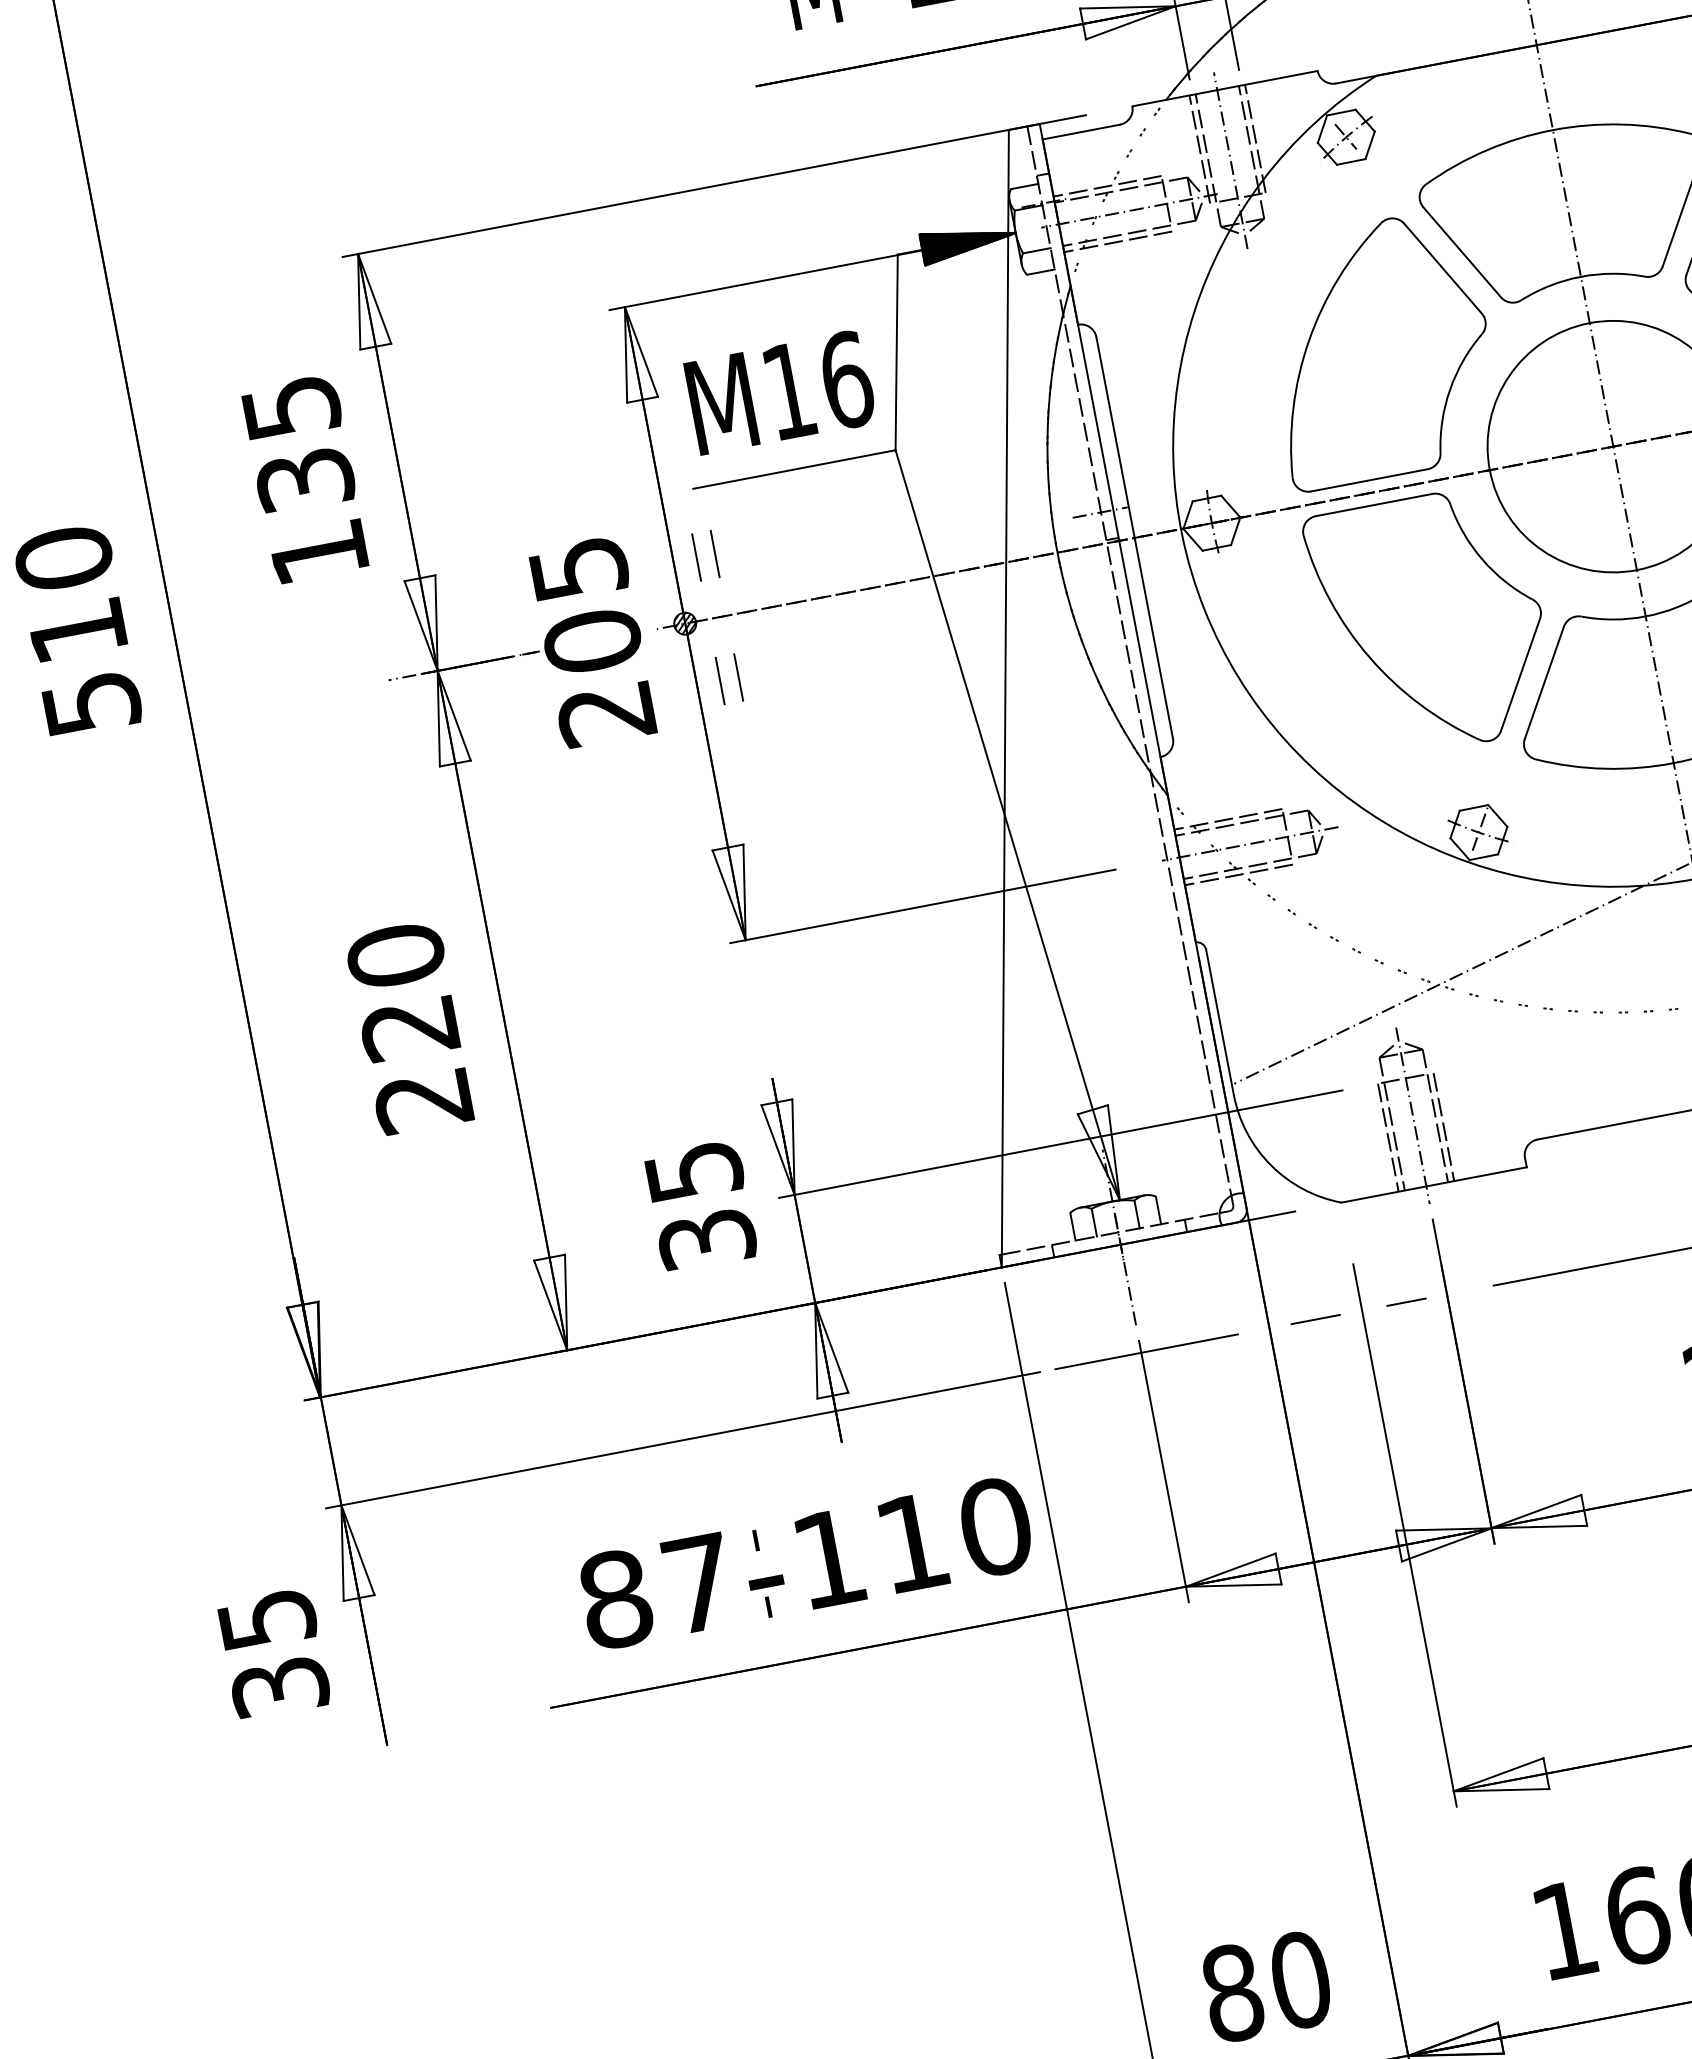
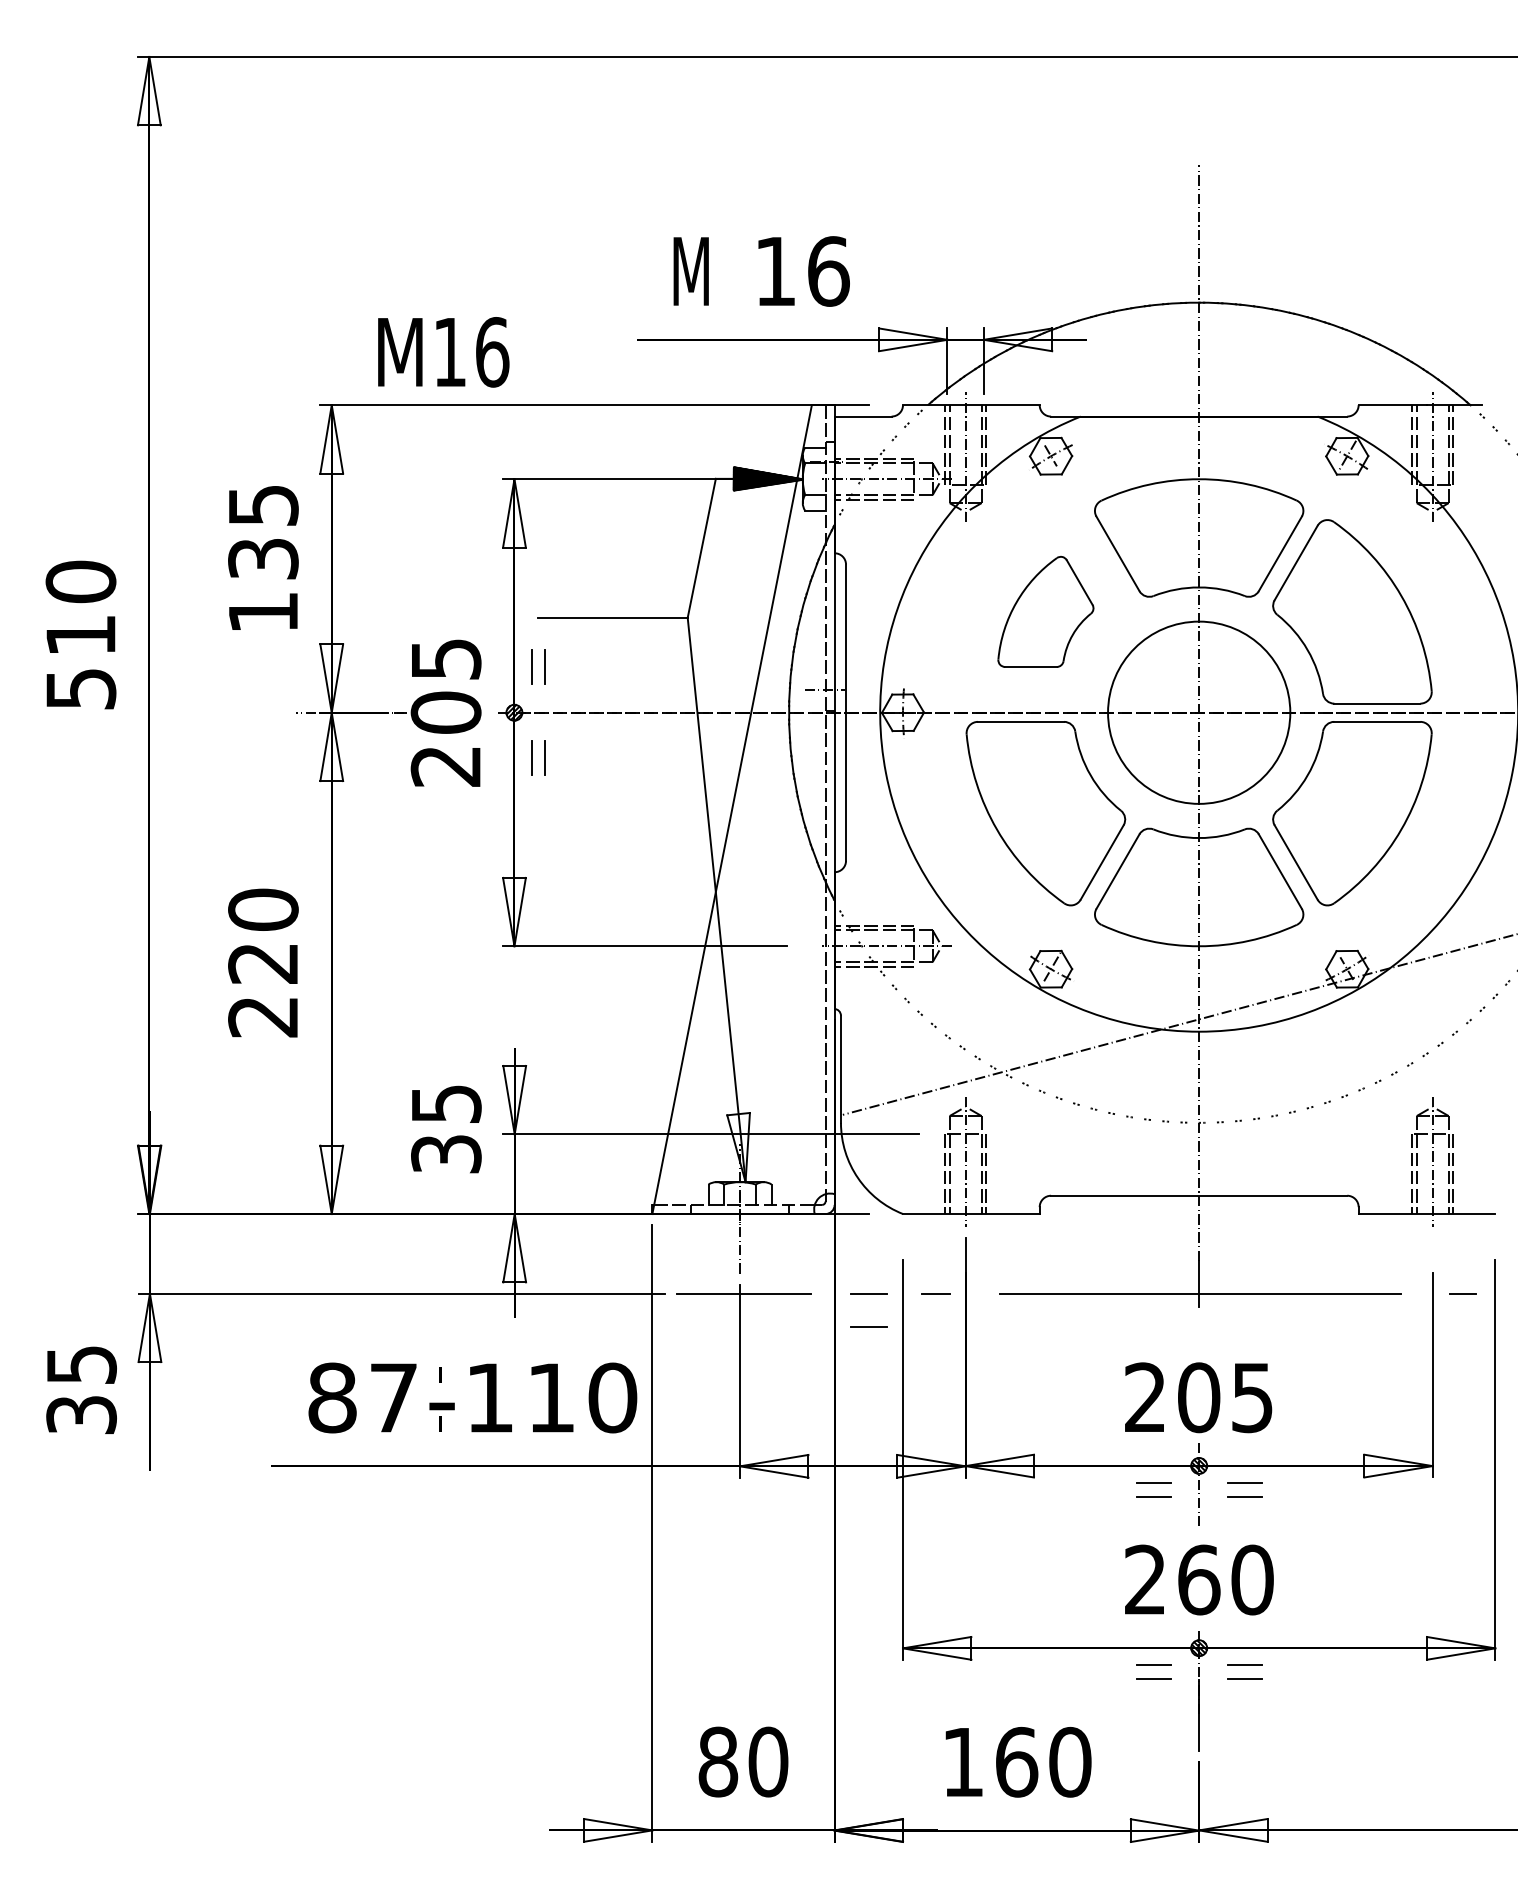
part: (1378, 349) -> (1045, 611), size x0.6
text: (780, 393) -> (443, 352), moved
line: (1323, 1363) -> (868, 1326), added

